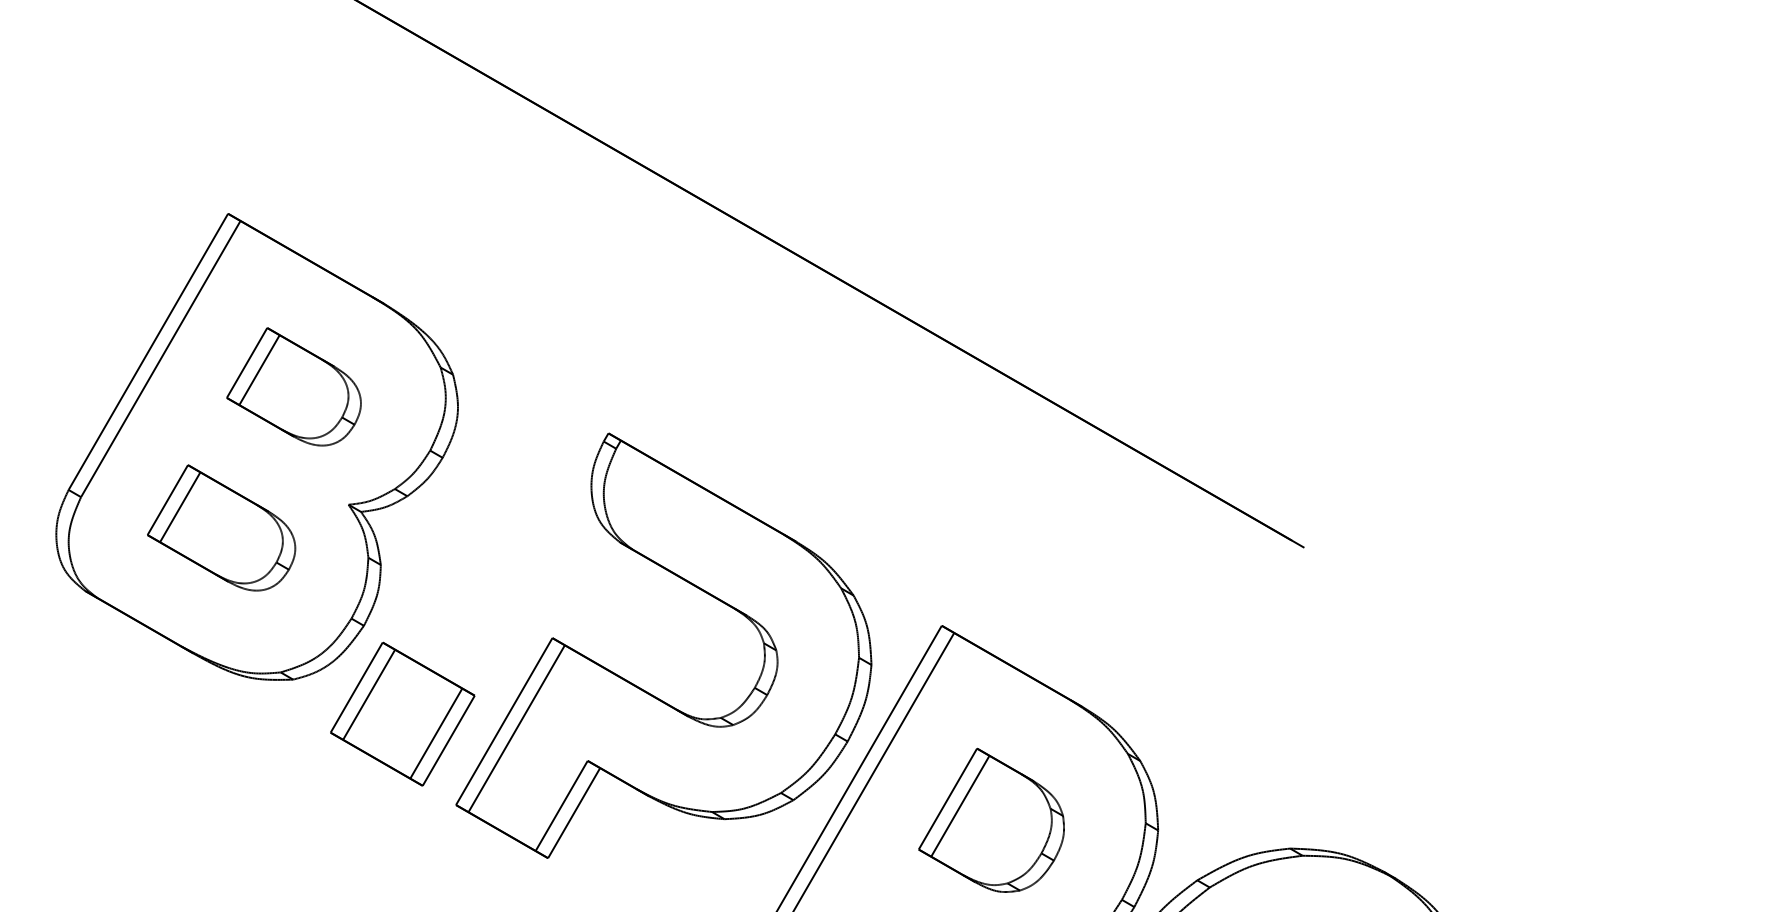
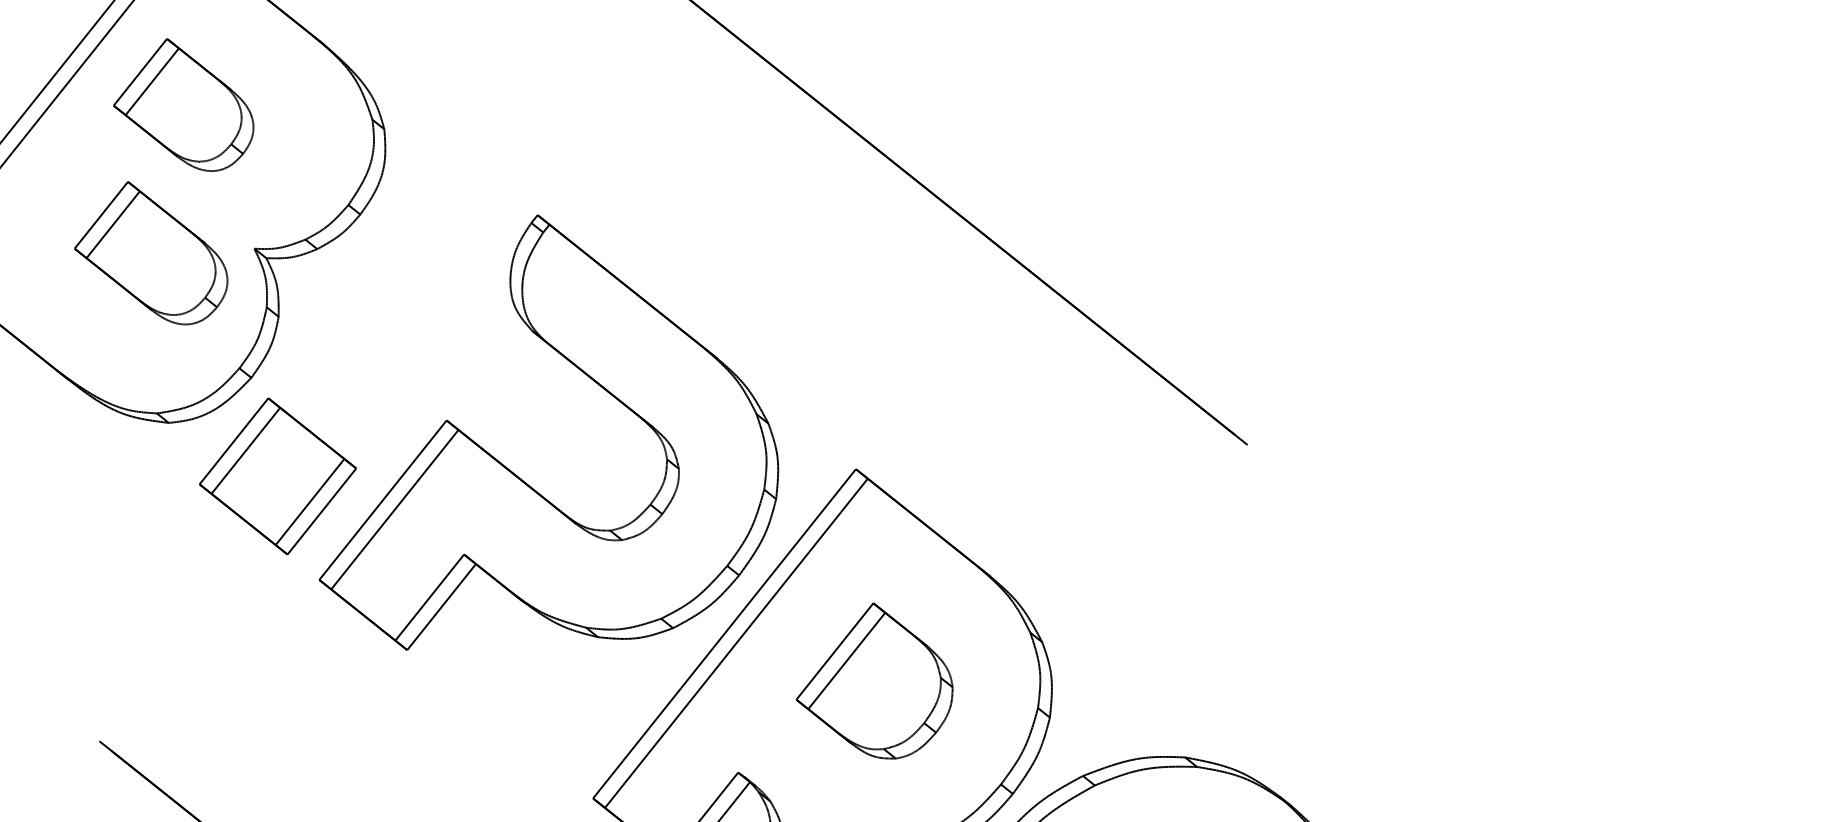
part: (293, 386) -> (185, 104), moved
part: (221, 527) -> (153, 252), moved

